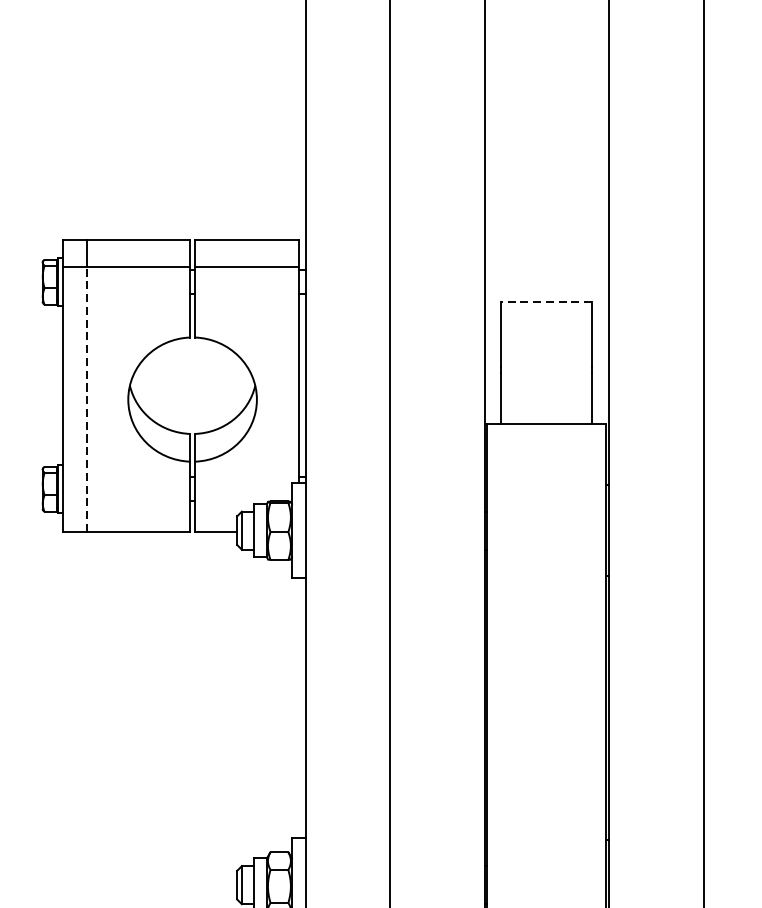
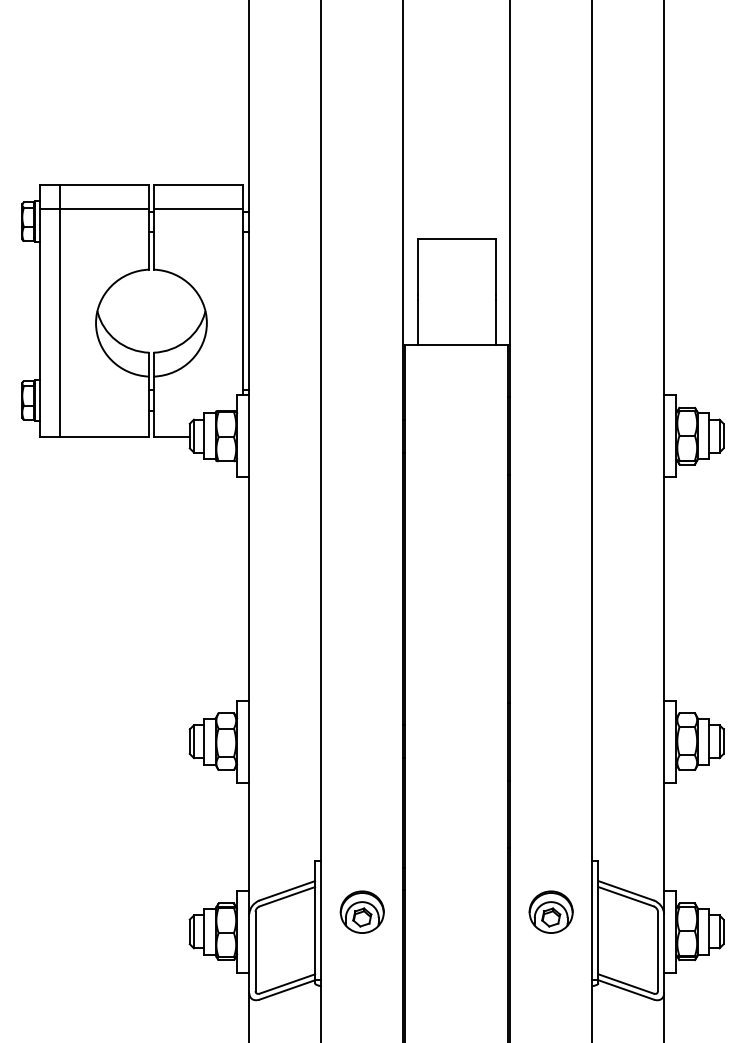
line: (546, 302) -> (456, 239), dashed -> solid
line: (87, 398) -> (60, 322), dashed -> solid

